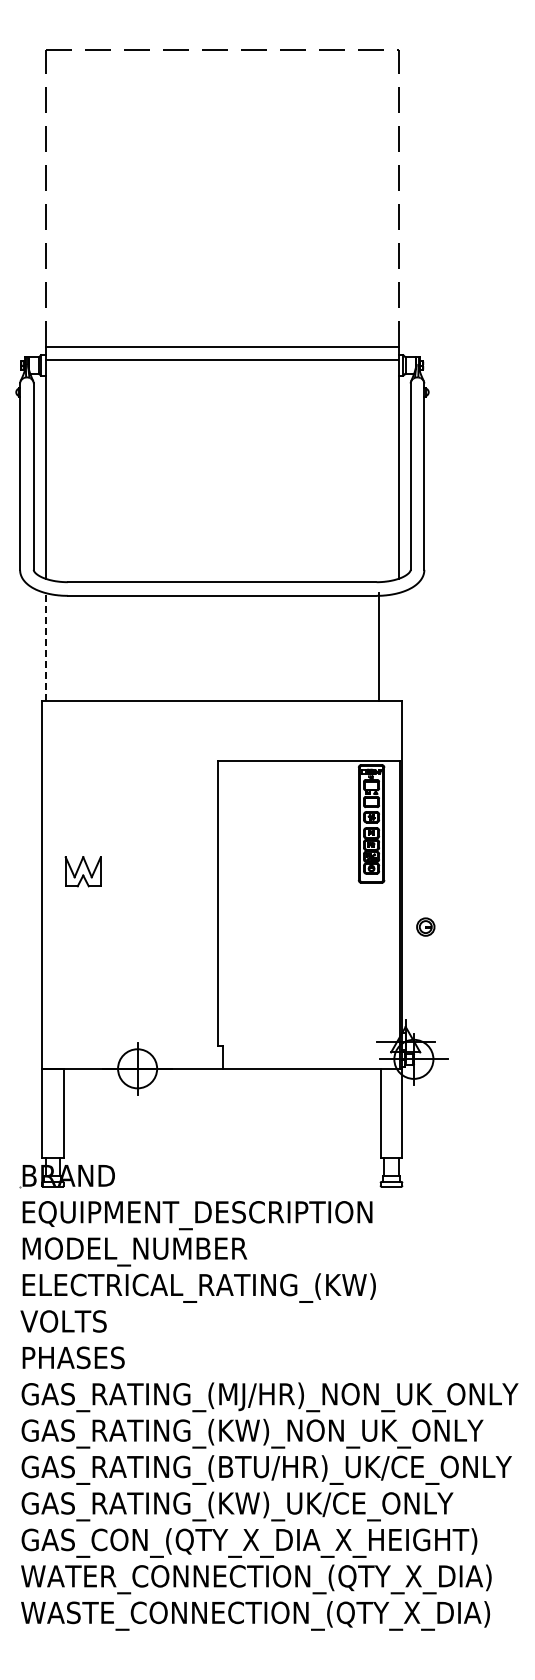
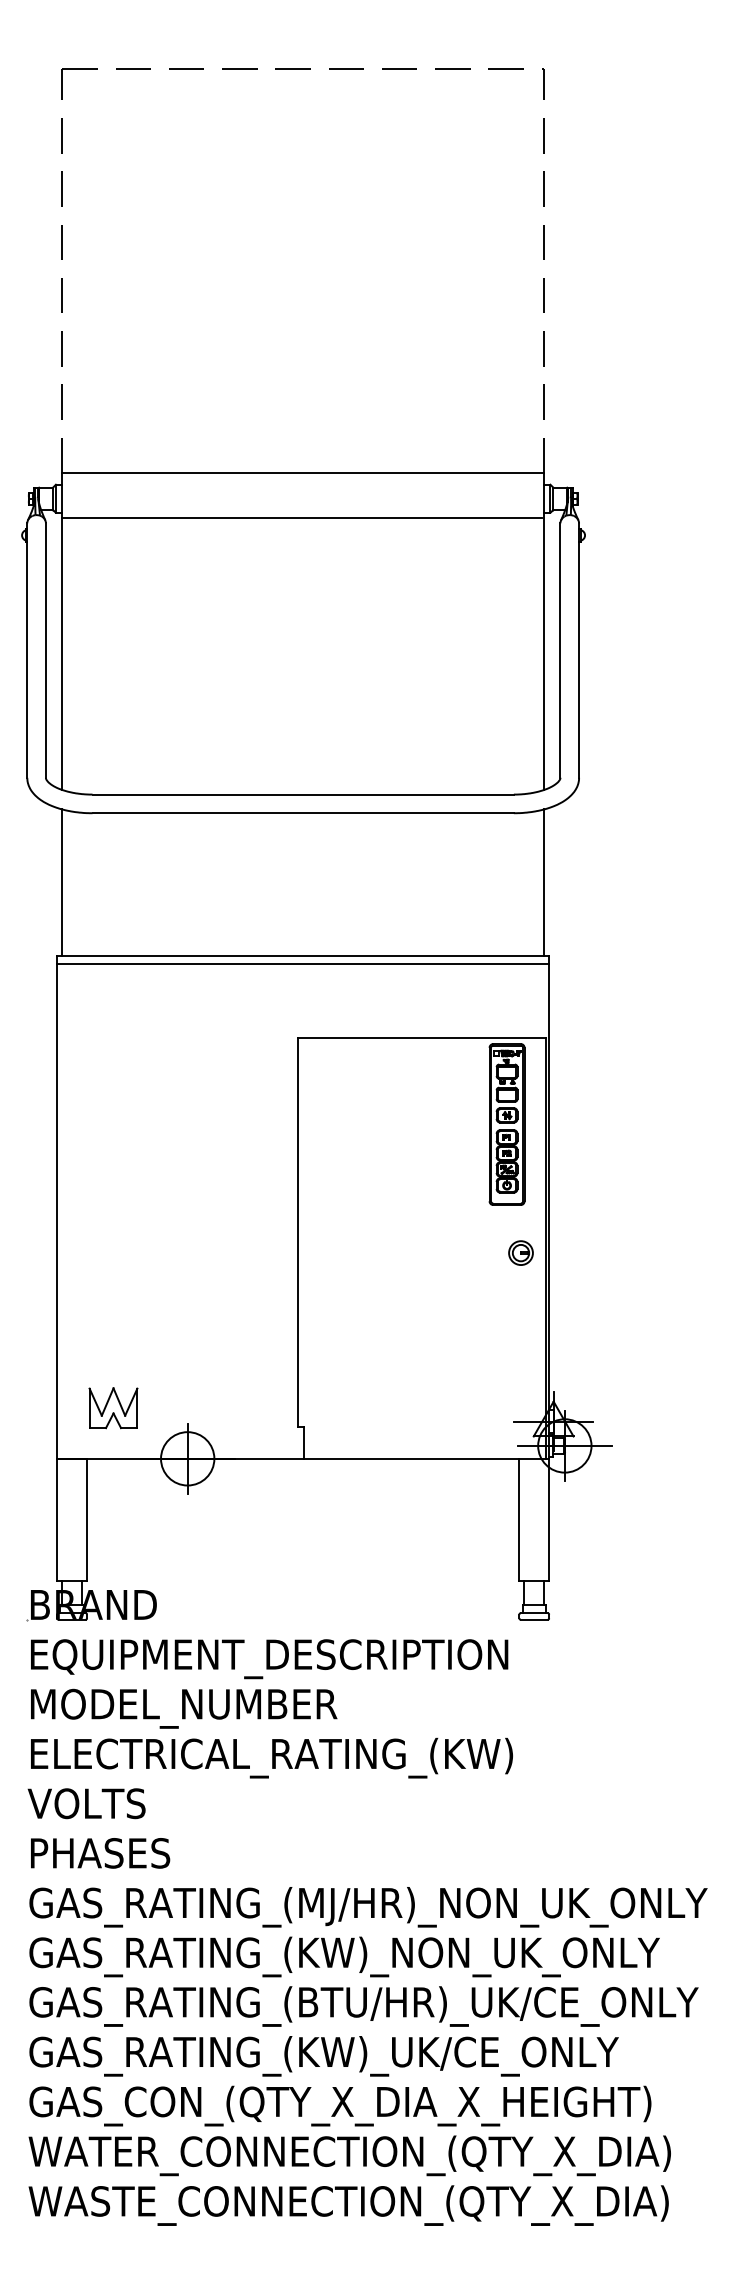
line: (221, 360) -> (302, 517), moved
line: (45, 646) -> (61, 882), dashed -> solid
line: (378, 646) -> (543, 882), moved
line: (222, 706) -> (303, 964), added
part: (82, 871) -> (112, 1407), moved
part: (425, 926) -> (520, 1252), moved

